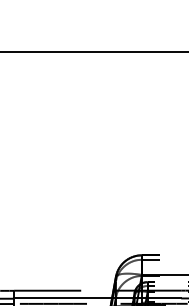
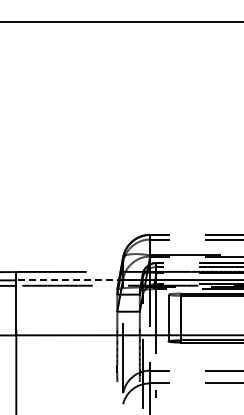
line: (65, 298) -> (70, 280), solid -> dashed

